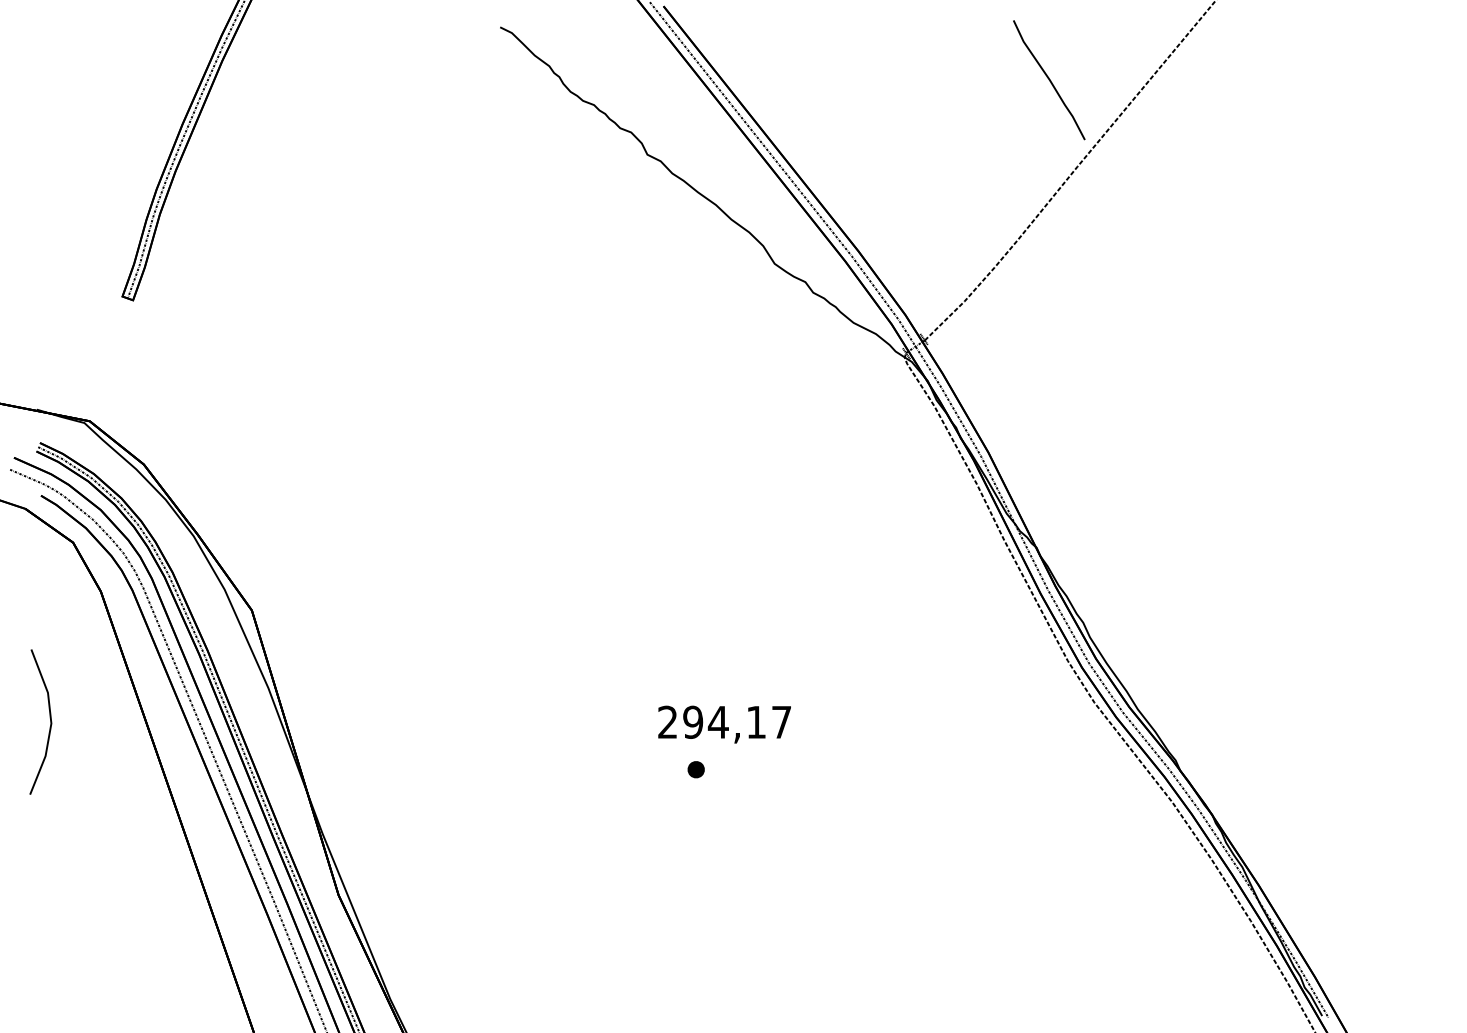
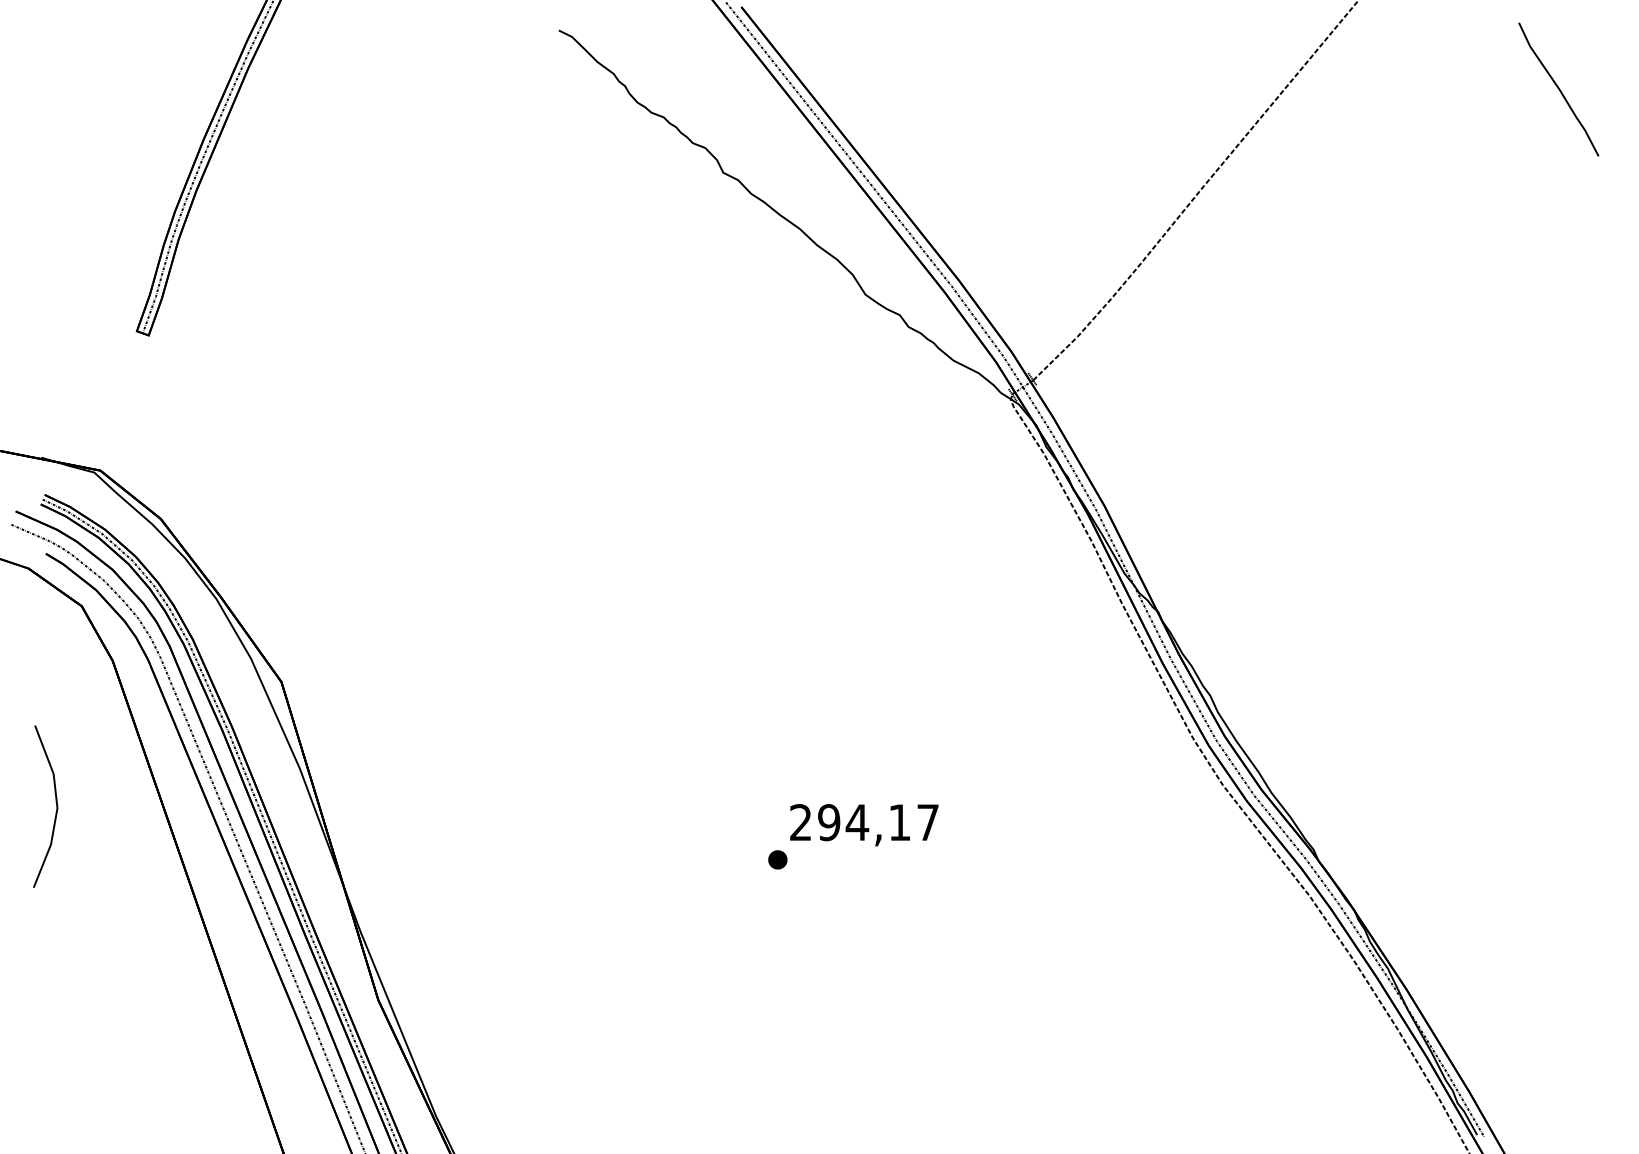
curve: (1049, 80) -> (1559, 89), moved
text: (724, 724) -> (864, 825), moved

